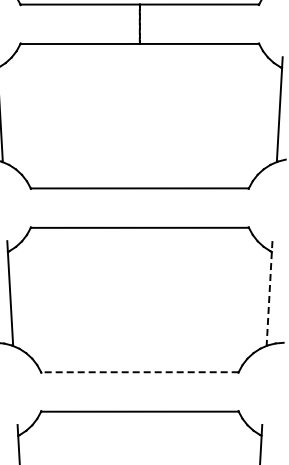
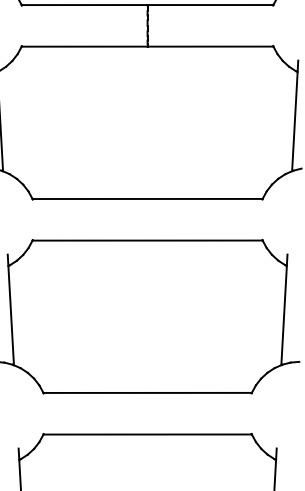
line: (269, 293) -> (284, 309), dashed -> solid
line: (139, 372) -> (147, 393), dashed -> solid

